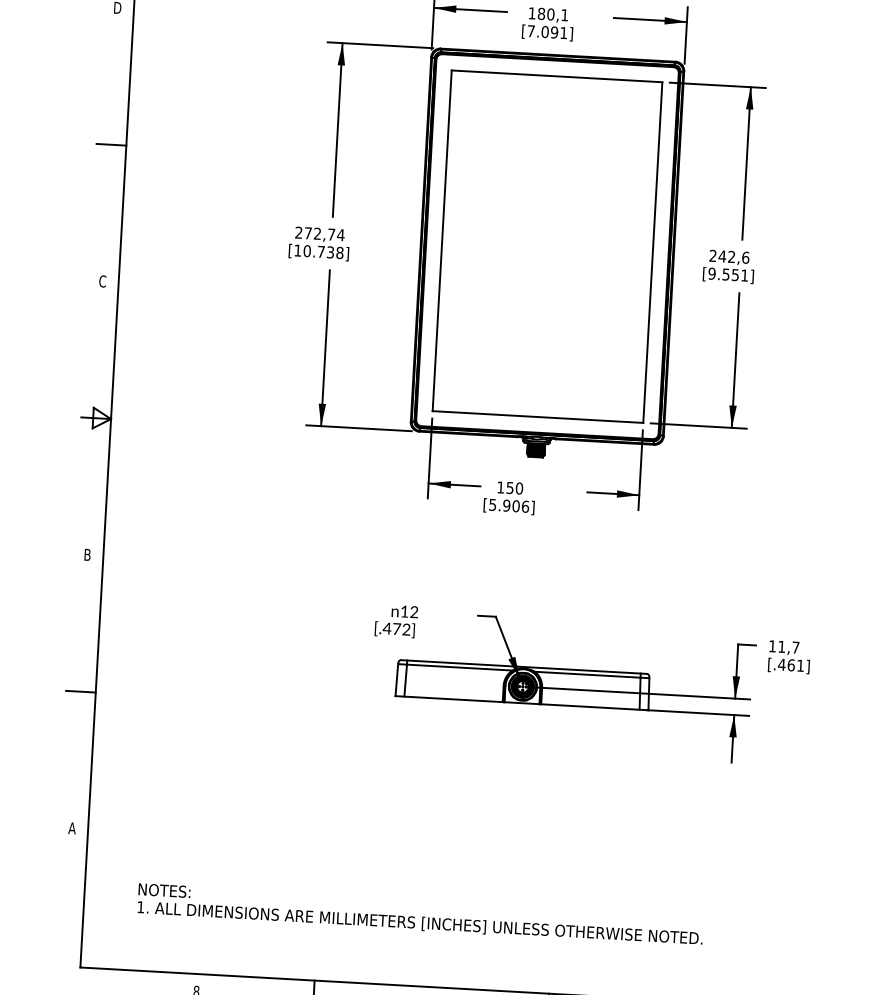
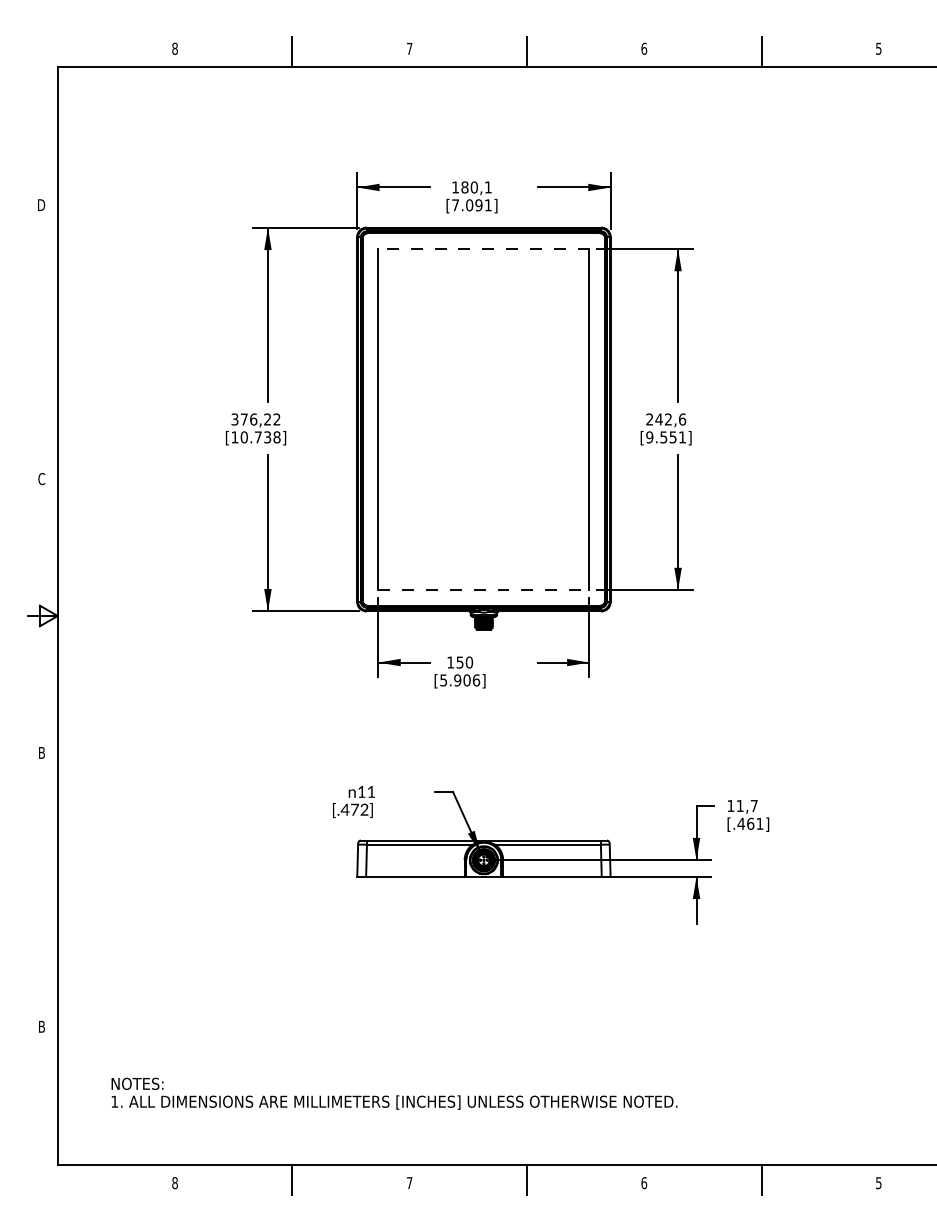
line: (556, 75) -> (483, 248), solid -> dashed
line: (111, 145) -> (42, 342), removed
text: (319, 233) -> (255, 419), 272,74 -> 376,22
line: (538, 417) -> (484, 590), solid -> dashed
text: (414, 611) -> (371, 791), 12 -> 11
line: (80, 691) -> (42, 889), removed
text: (71, 828) -> (41, 1026), A -> B

